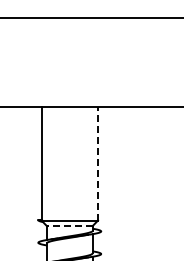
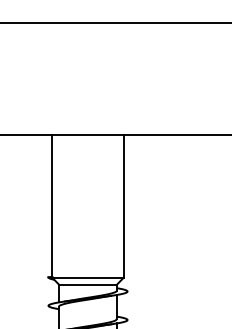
line: (98, 163) -> (124, 206), dashed -> solid
line: (69, 226) -> (87, 285), dashed -> solid

